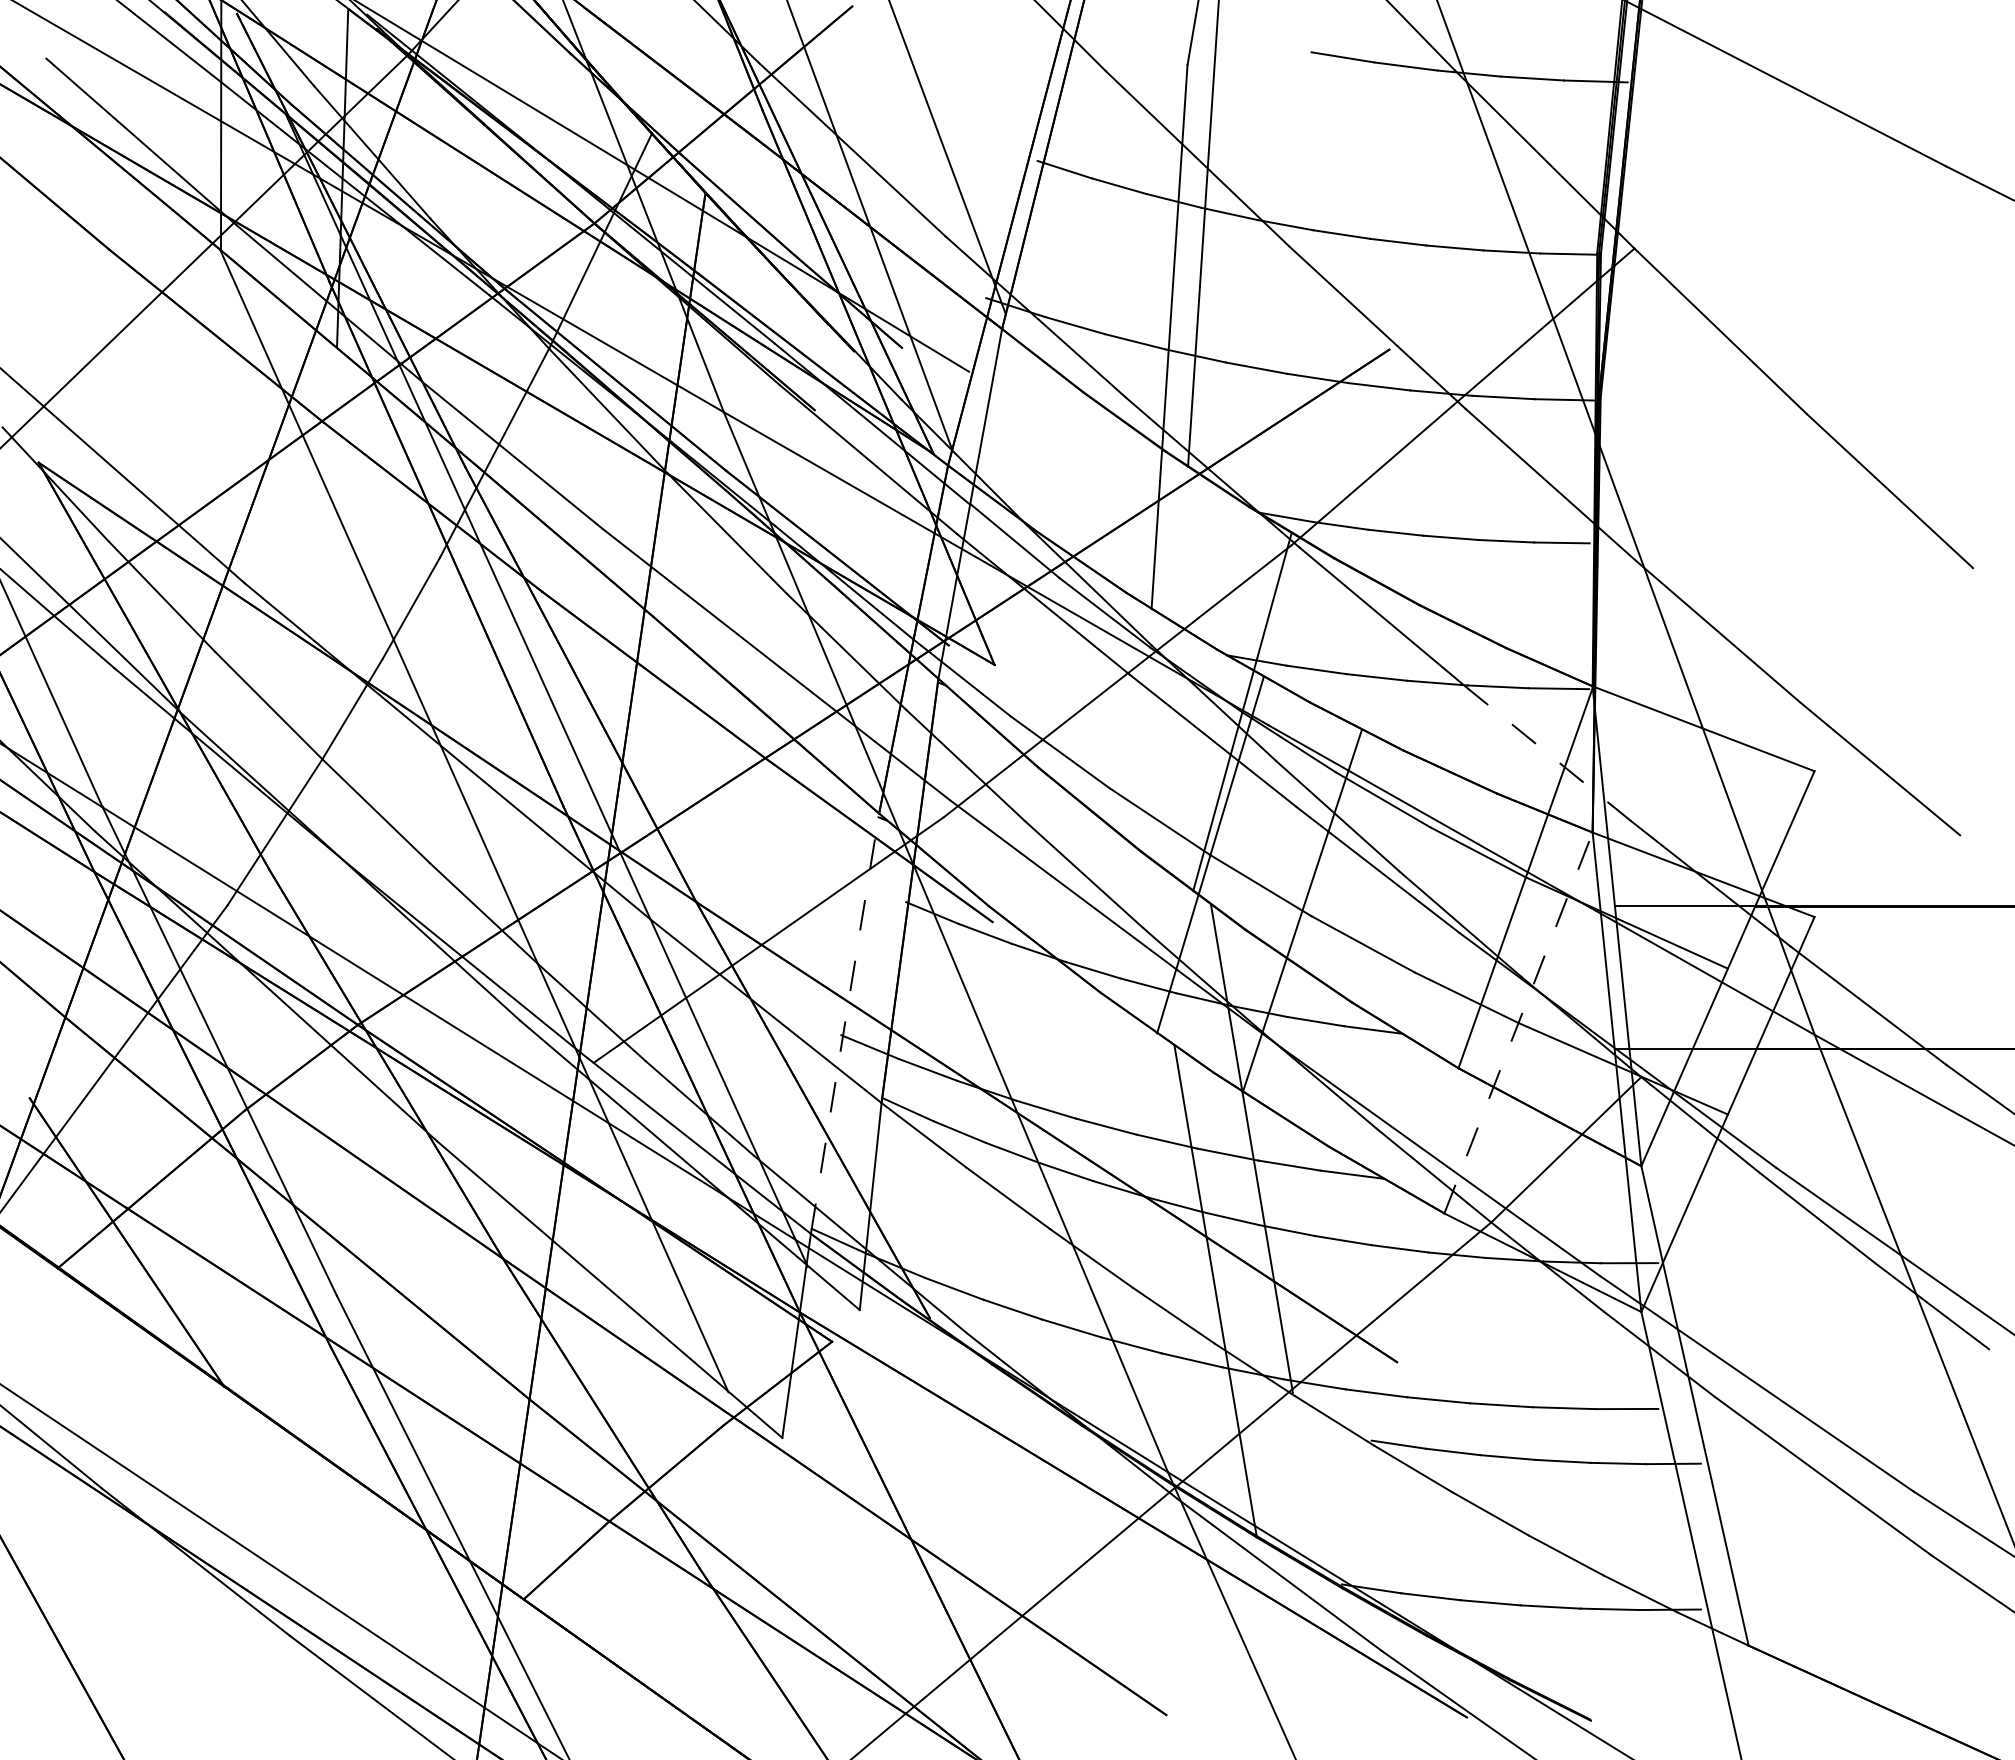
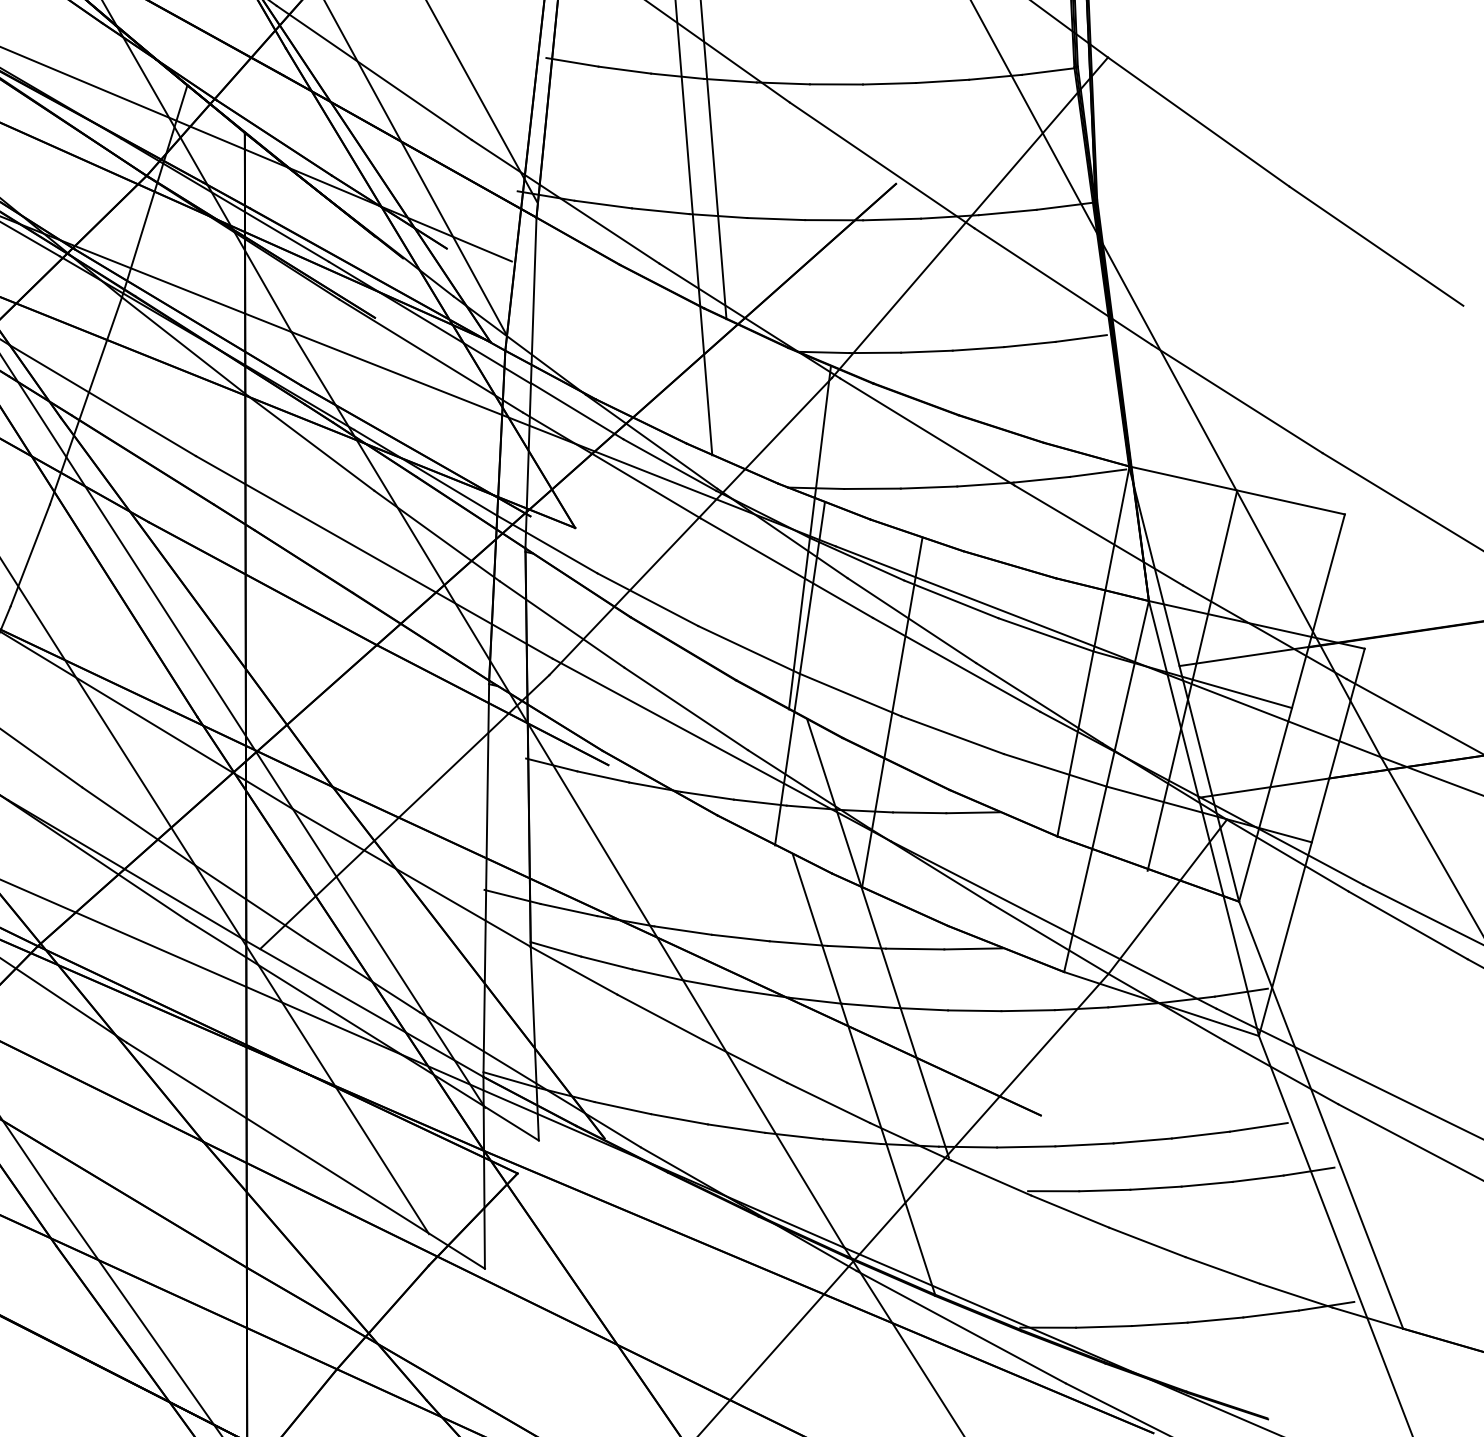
line: (1549, 754) -> (1098, 535), dashed -> solid
line: (1626, 924) -> (1192, 681), added
line: (1518, 1022) -> (1106, 786), dashed -> solid
line: (845, 1023) -> (486, 878), dashed -> solid

